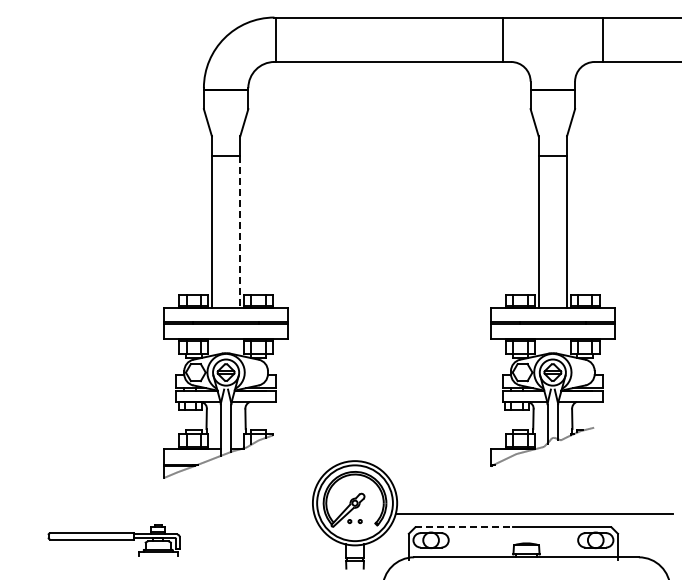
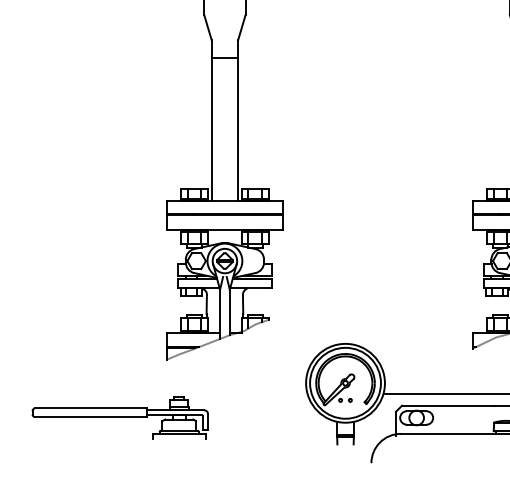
line: (240, 231) -> (238, 129), dashed -> solid
line: (464, 527) -> (447, 405), dashed -> solid
part: (113, 539) -> (119, 417), size x1.43

